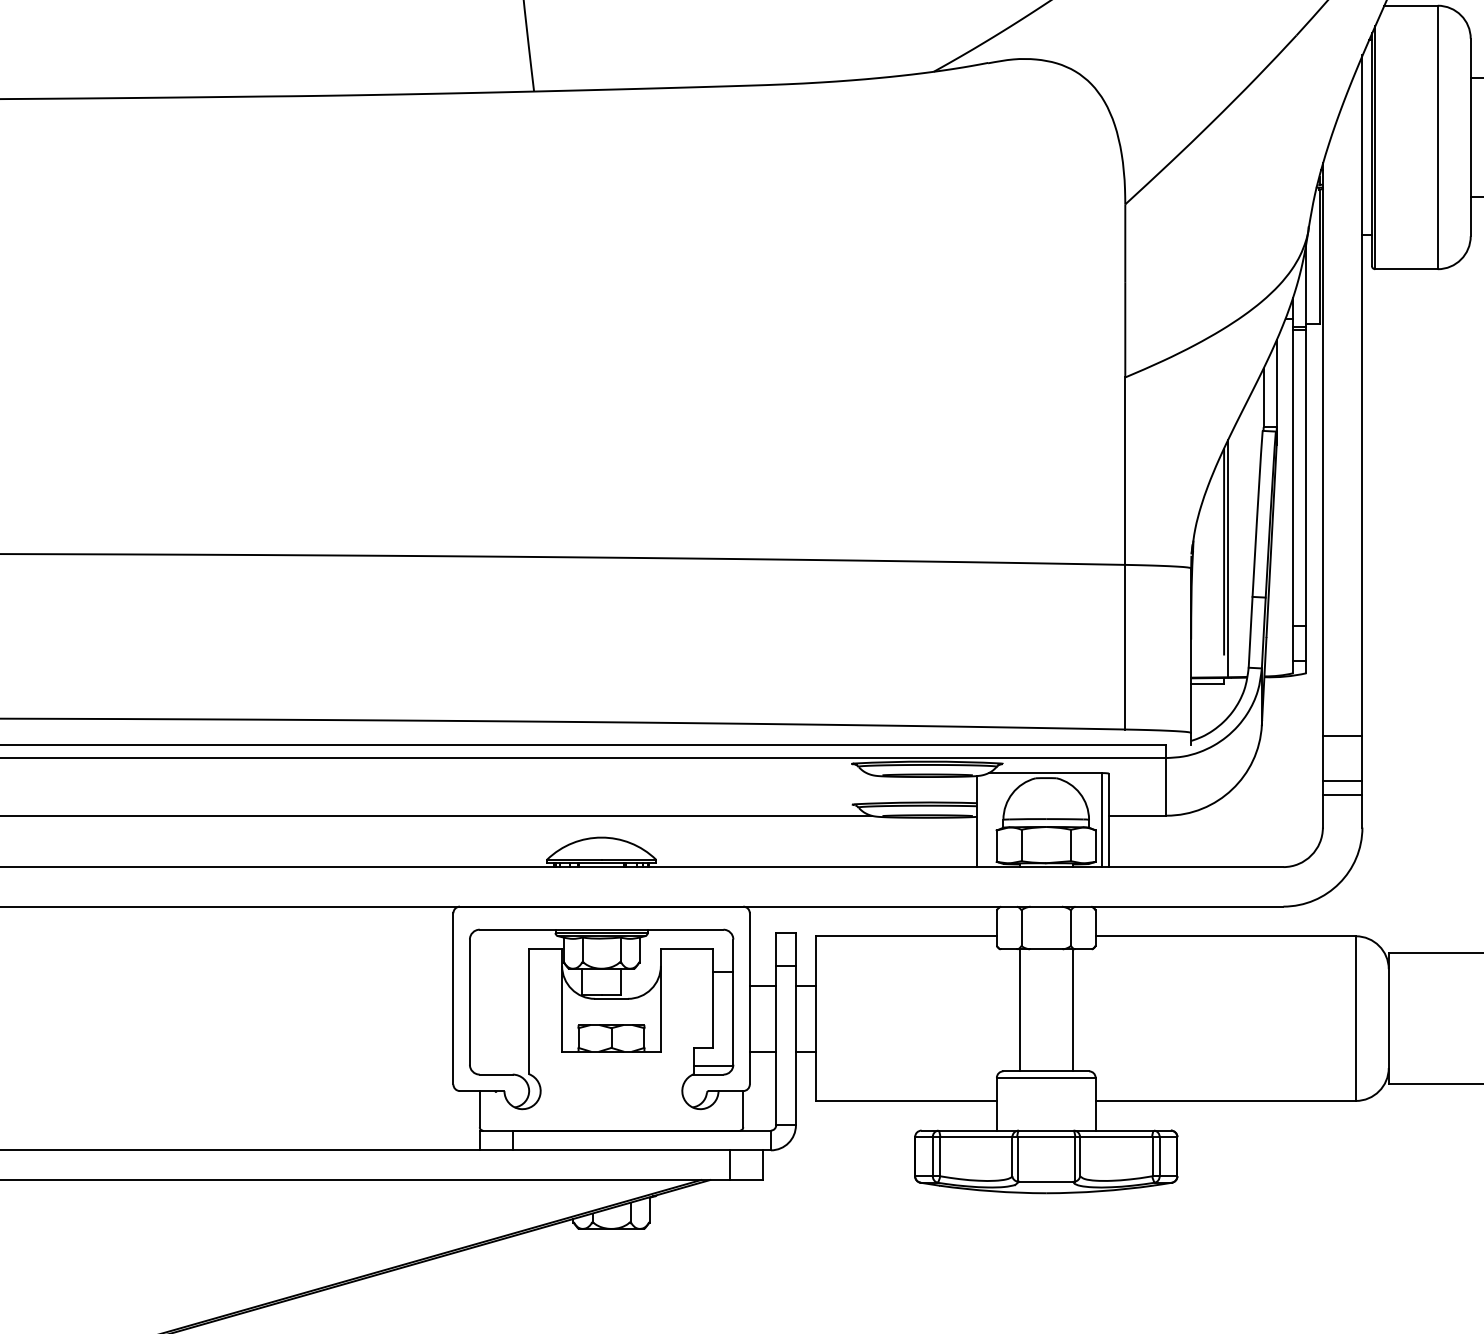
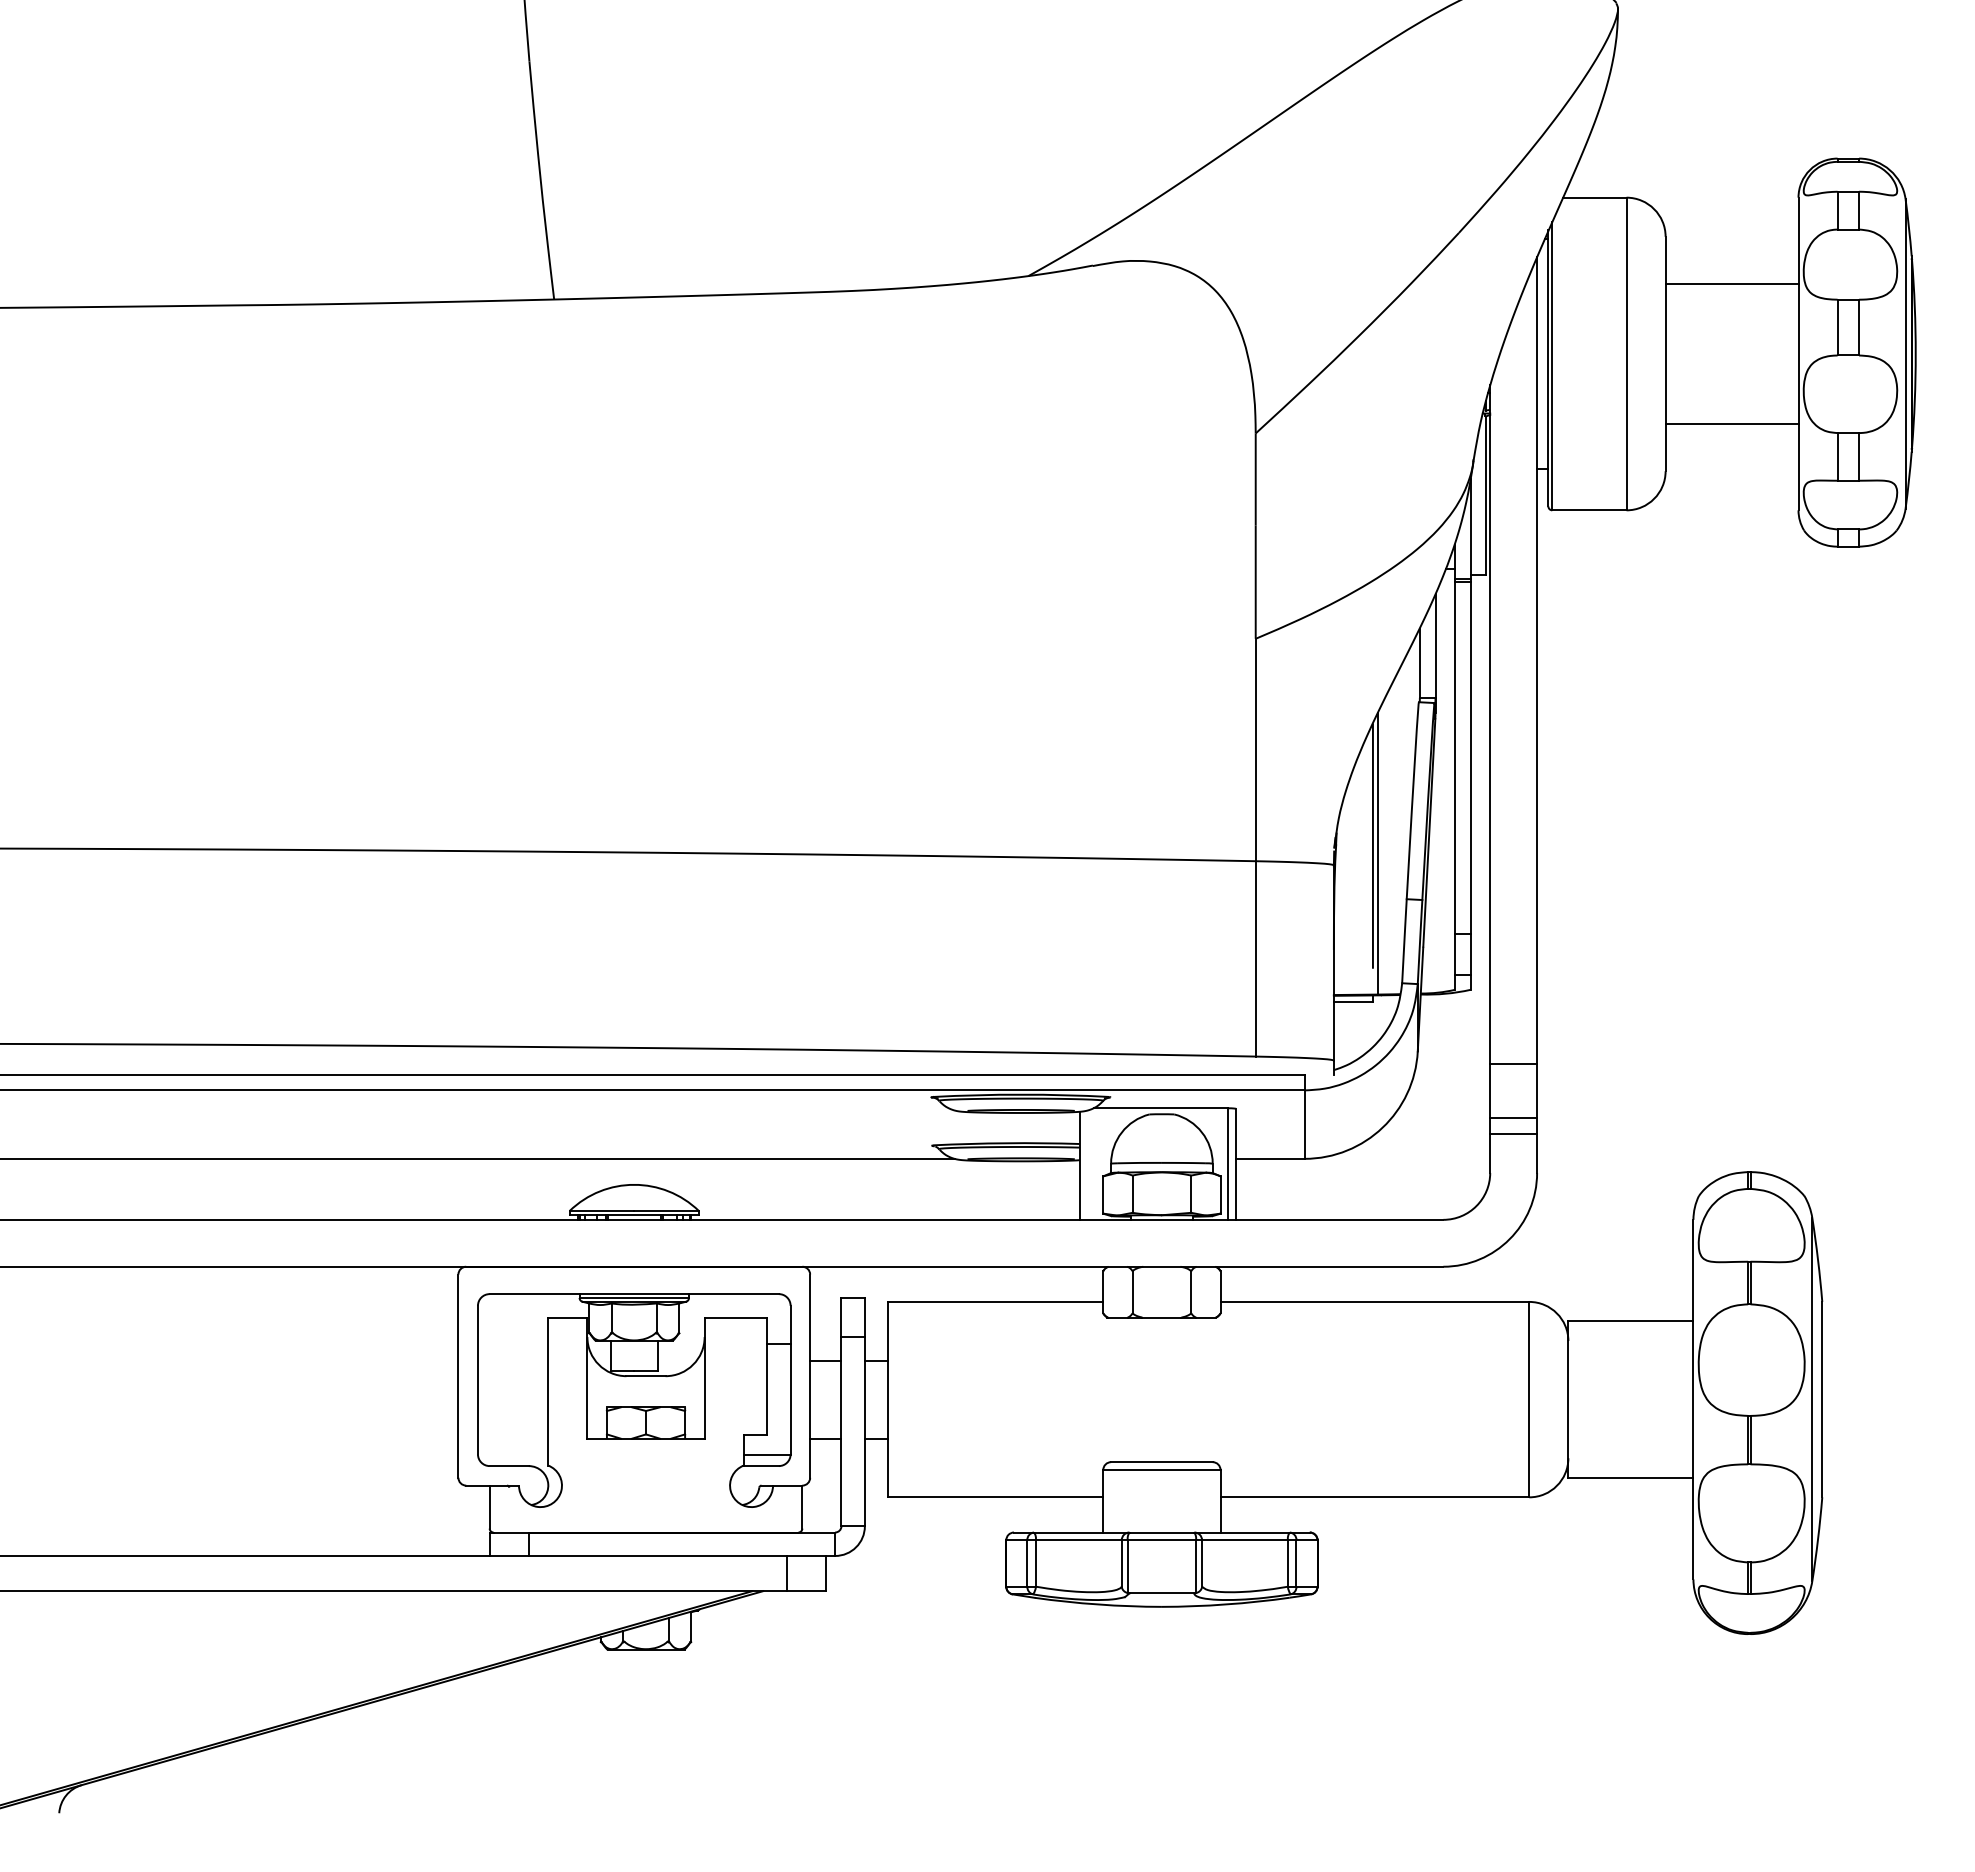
line: (1019, 1010) -> (1130, 1389), removed
line: (1072, 1010) -> (1193, 1389), removed

